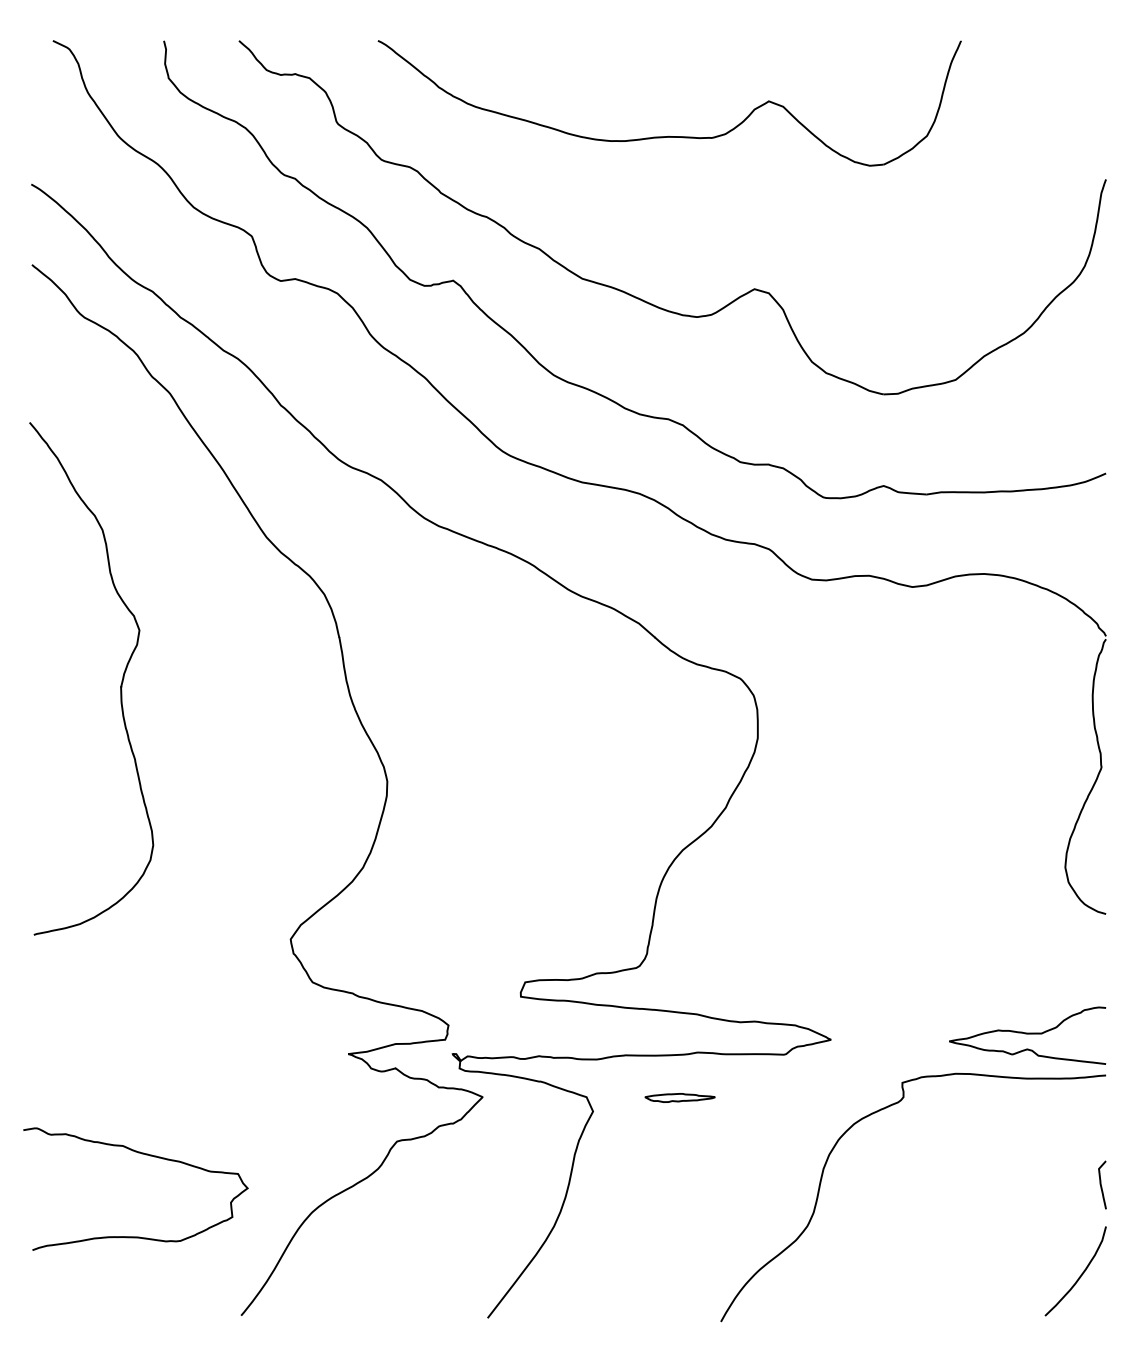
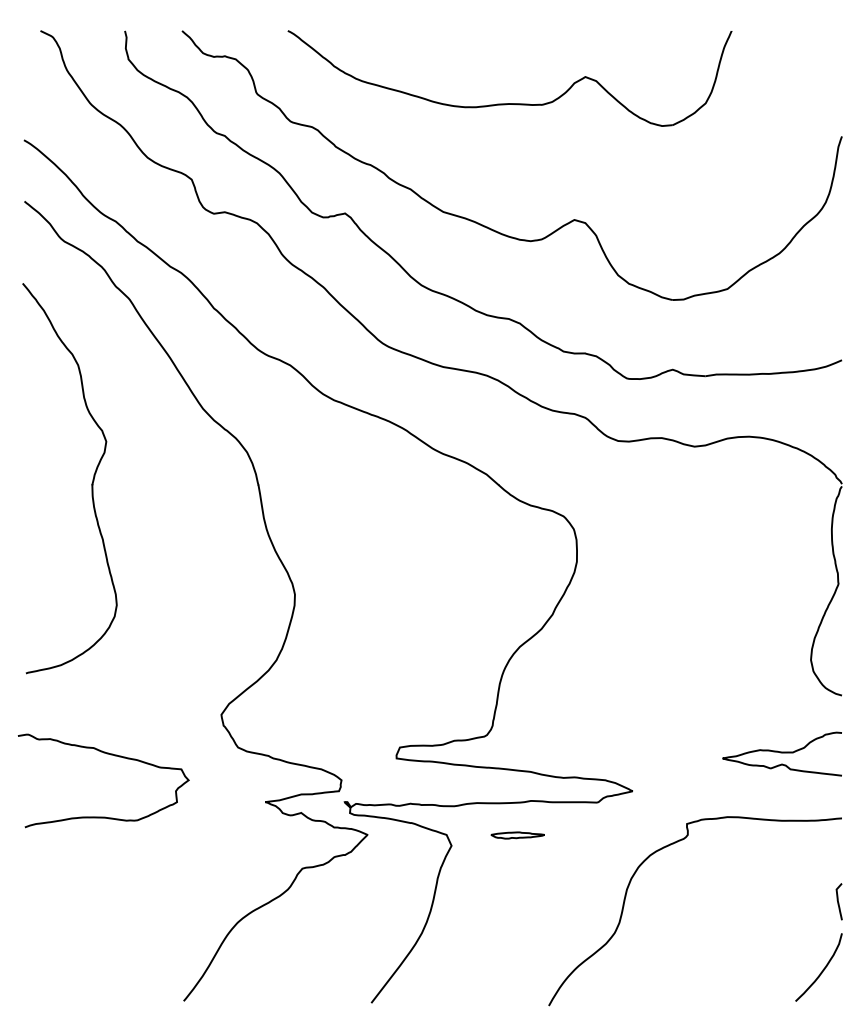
part: (119, 685) -> (91, 483), moved
curve: (1026, 1034) -> (781, 753), moved
curve: (144, 1155) -> (110, 755), moved

